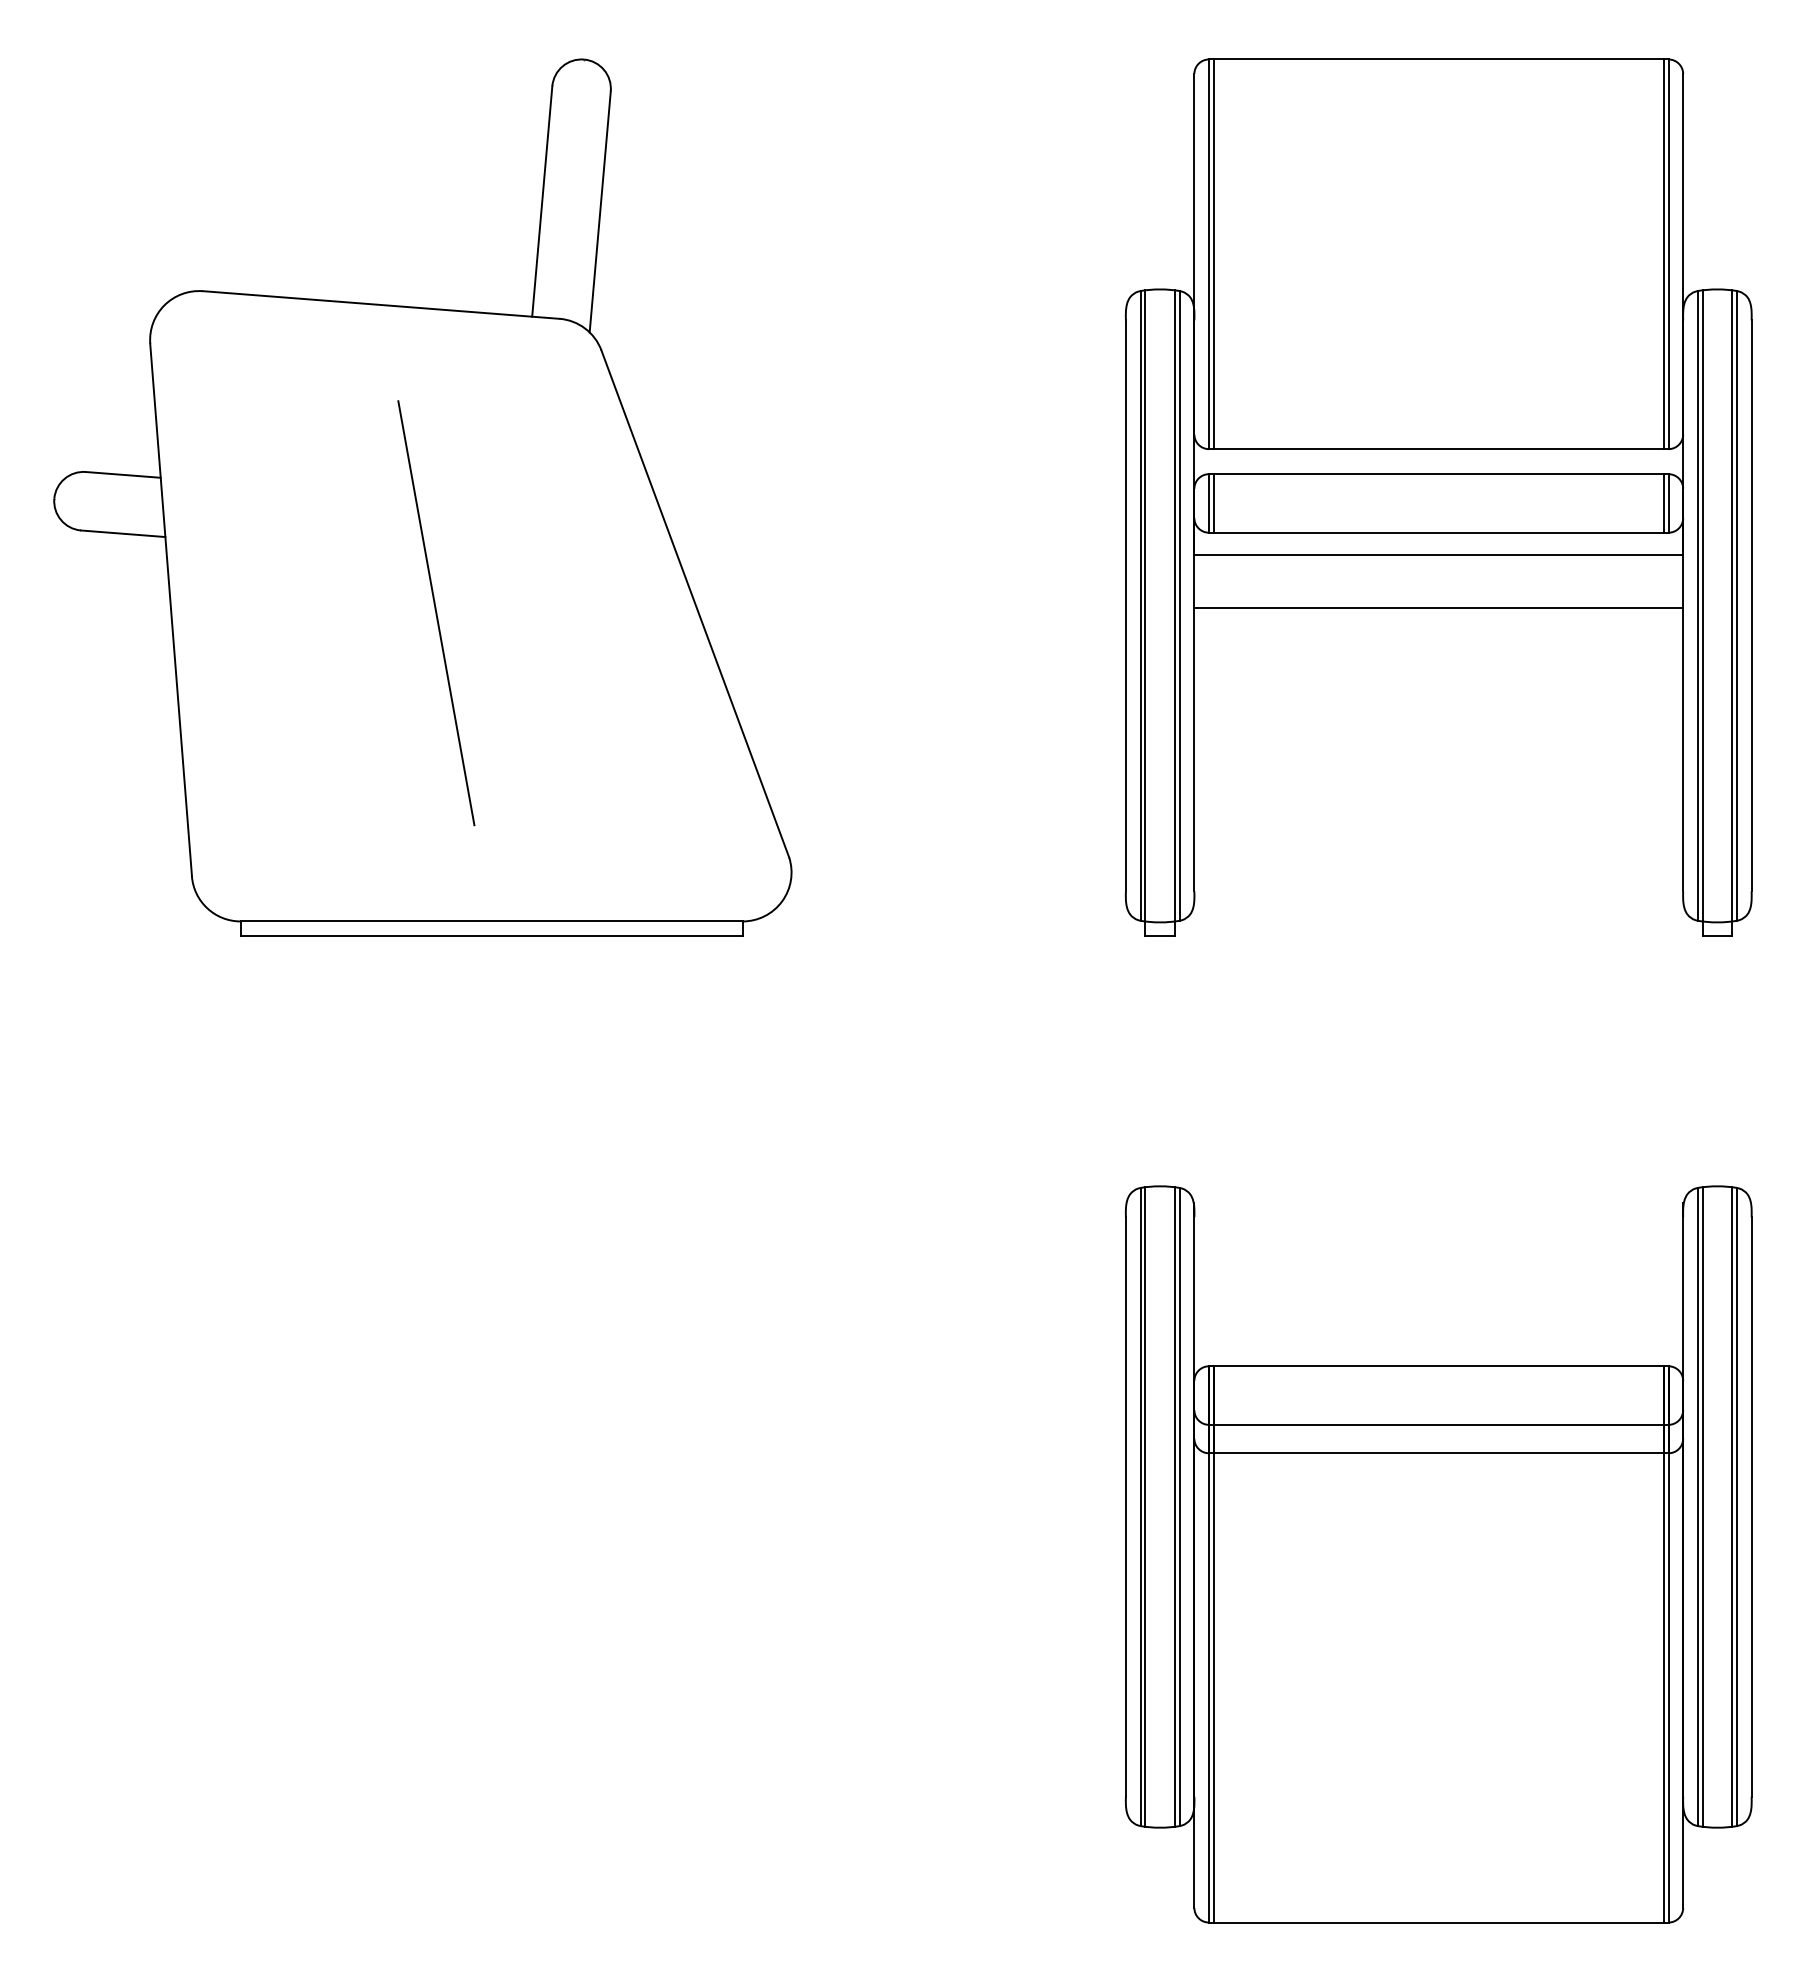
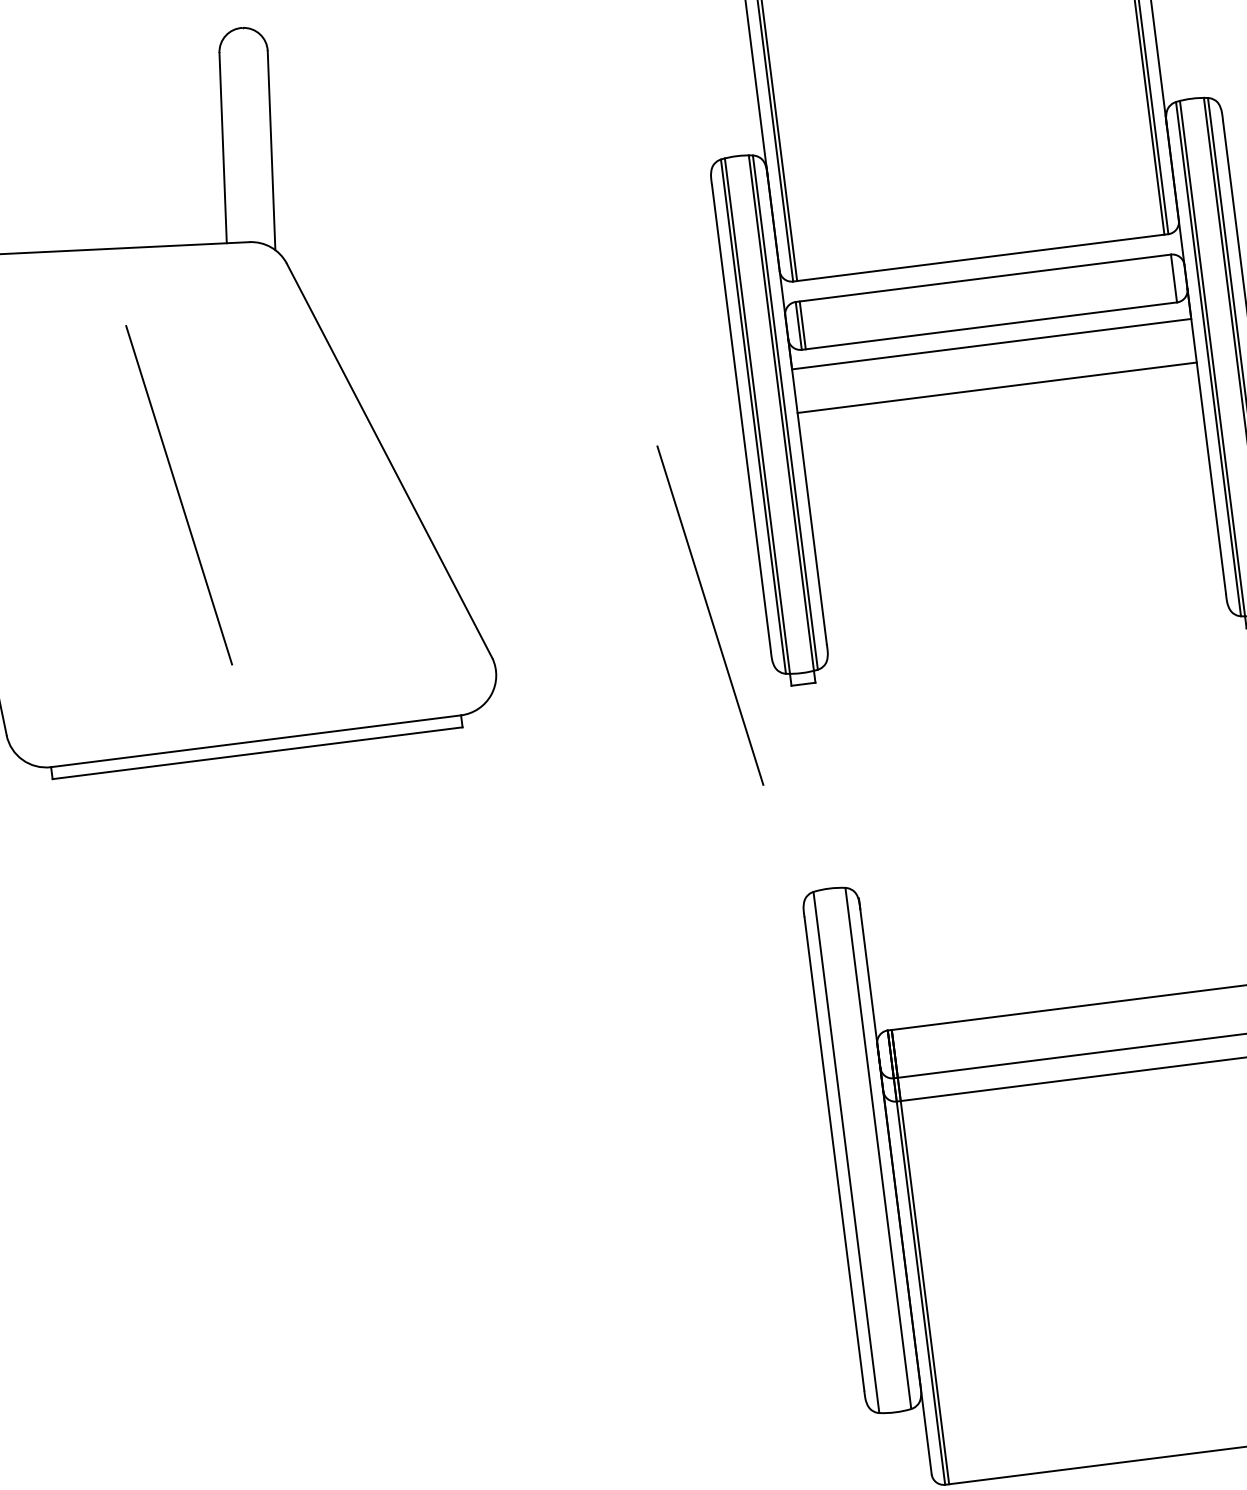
line: (1663, 503) -> (1169, 279), removed
line: (1058, 839) -> (710, 615), added
line: (1145, 1506) -> (850, 1151), removed
line: (1174, 1506) -> (874, 1148), removed

